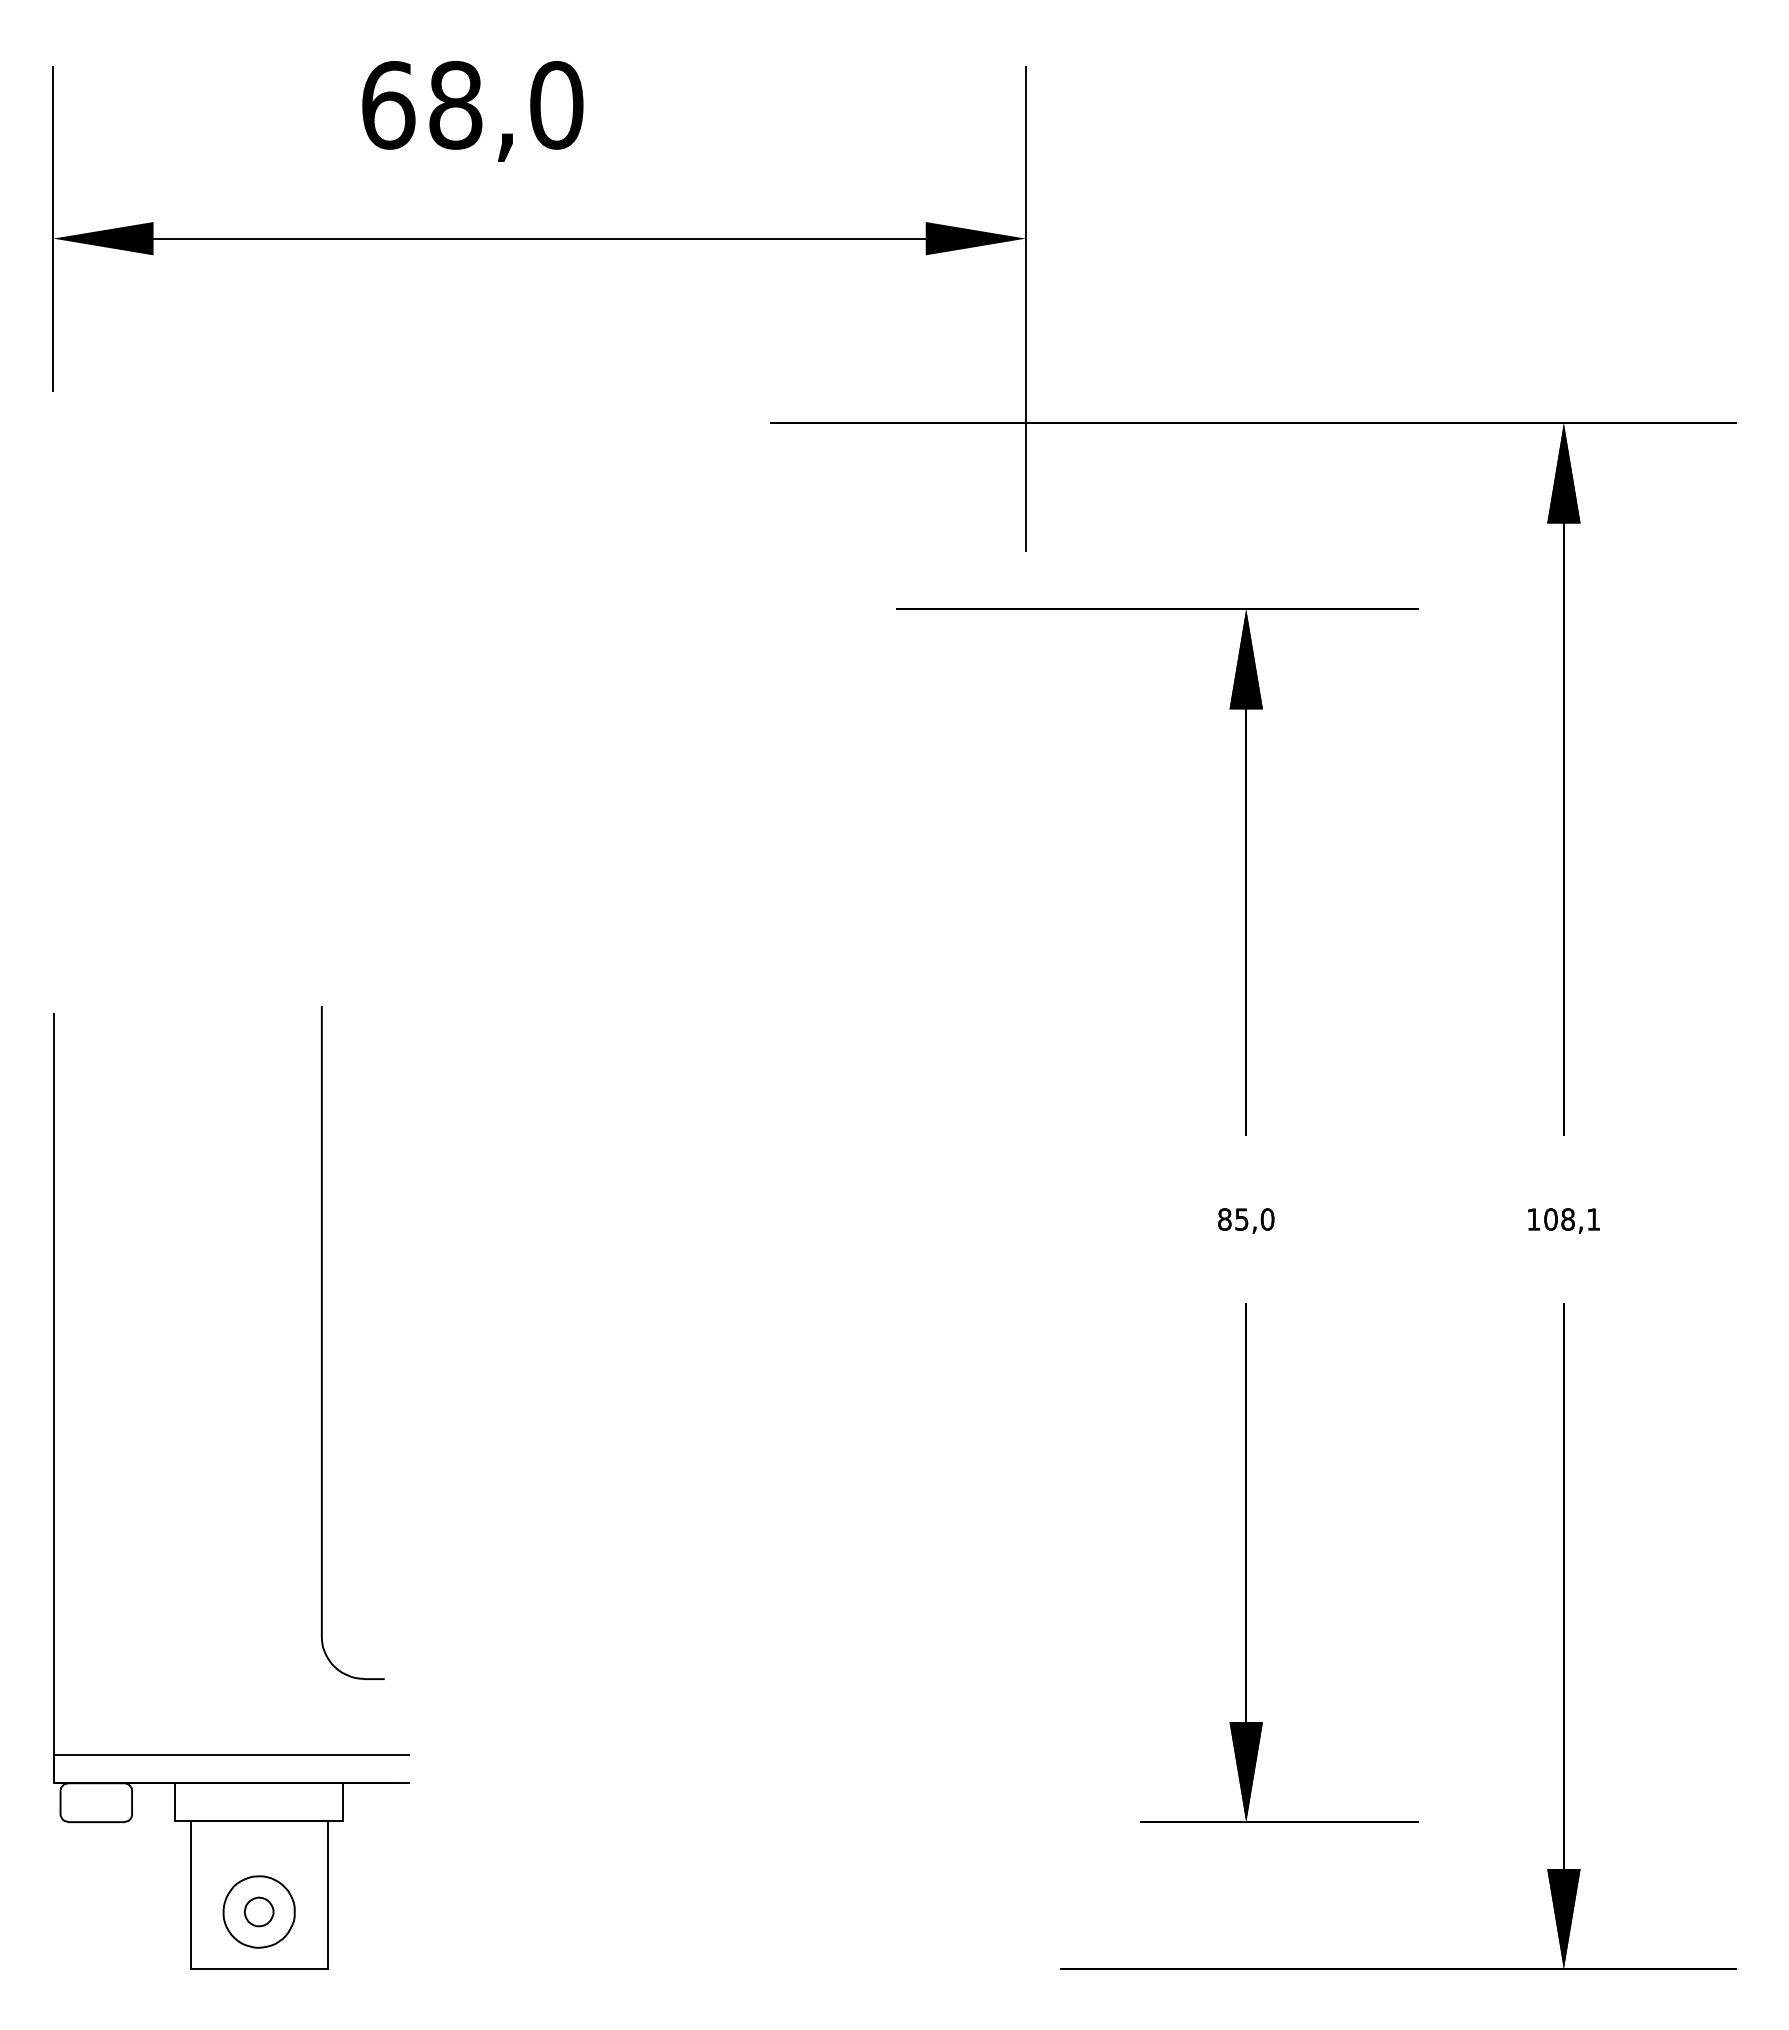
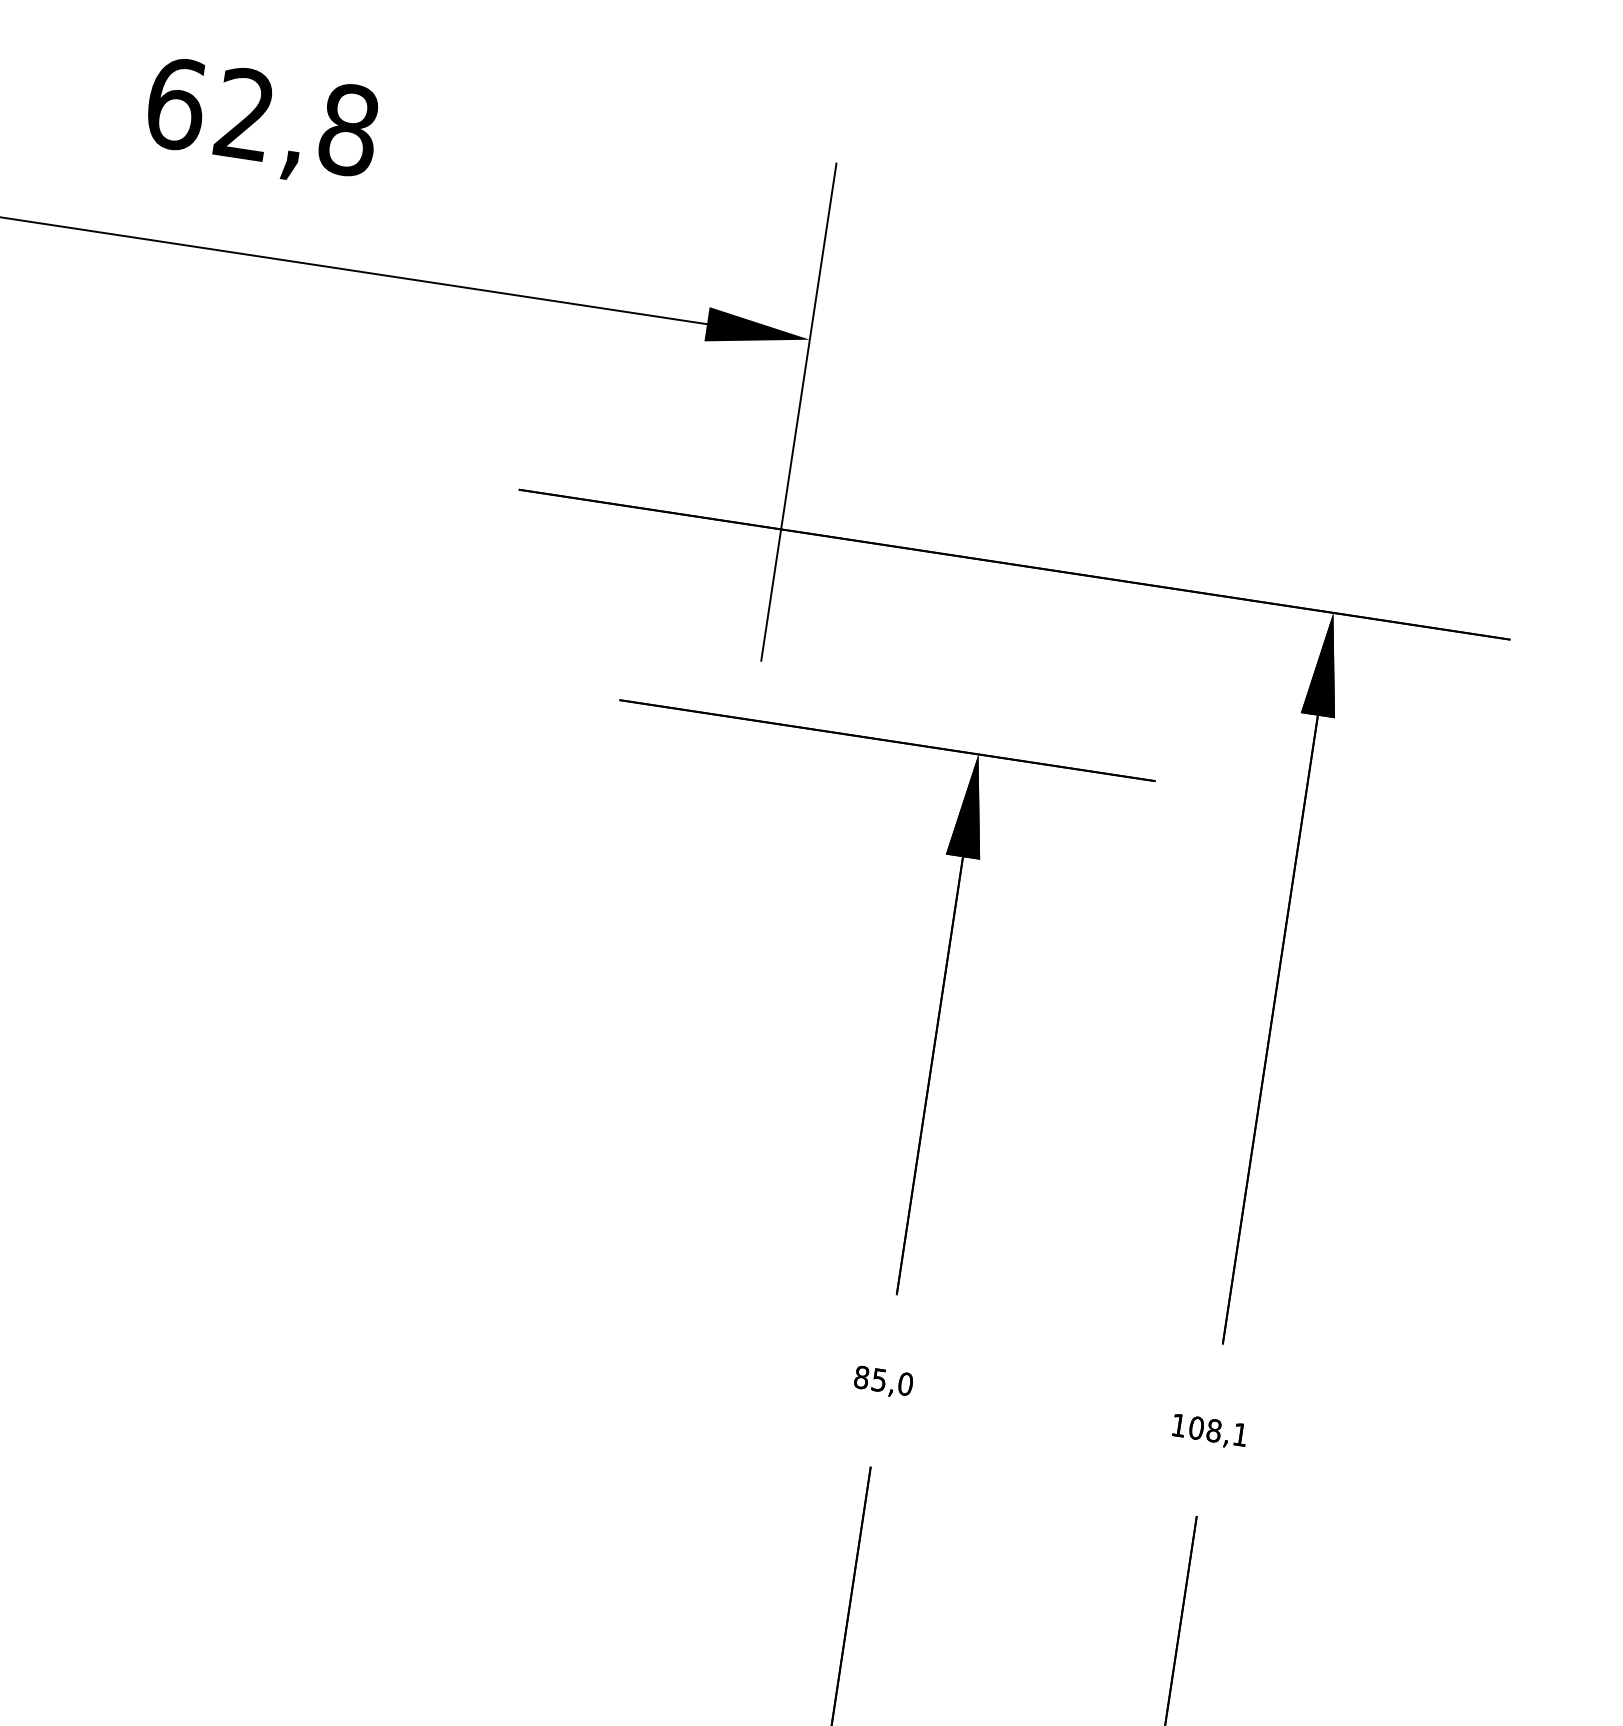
text: (506, 104) -> (297, 121), 68,0 -> 62,8

